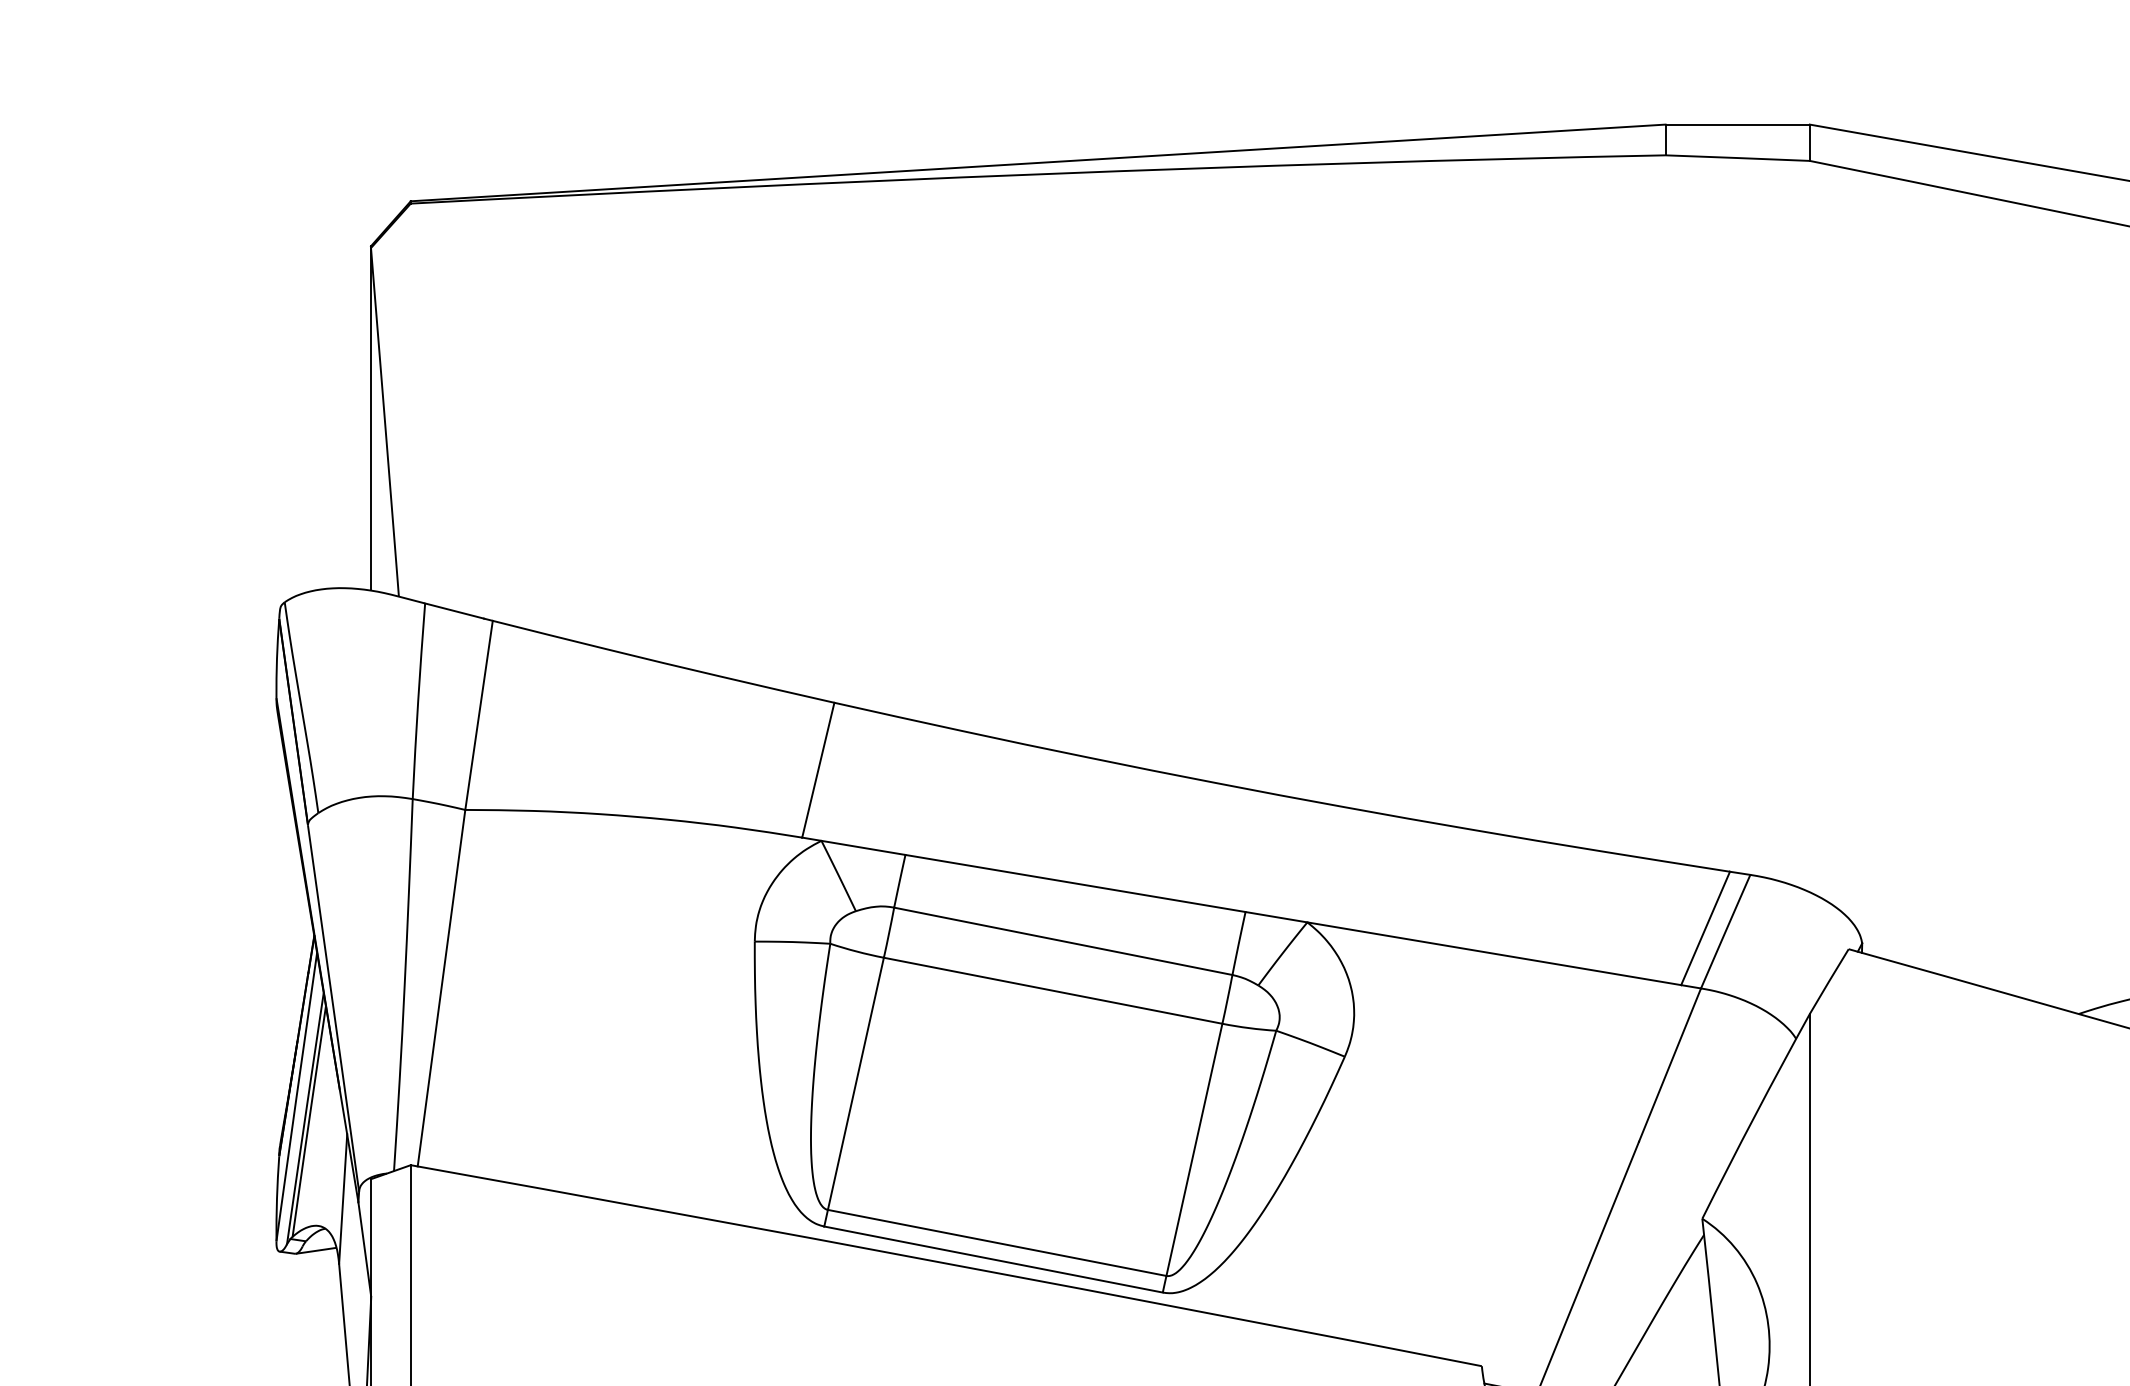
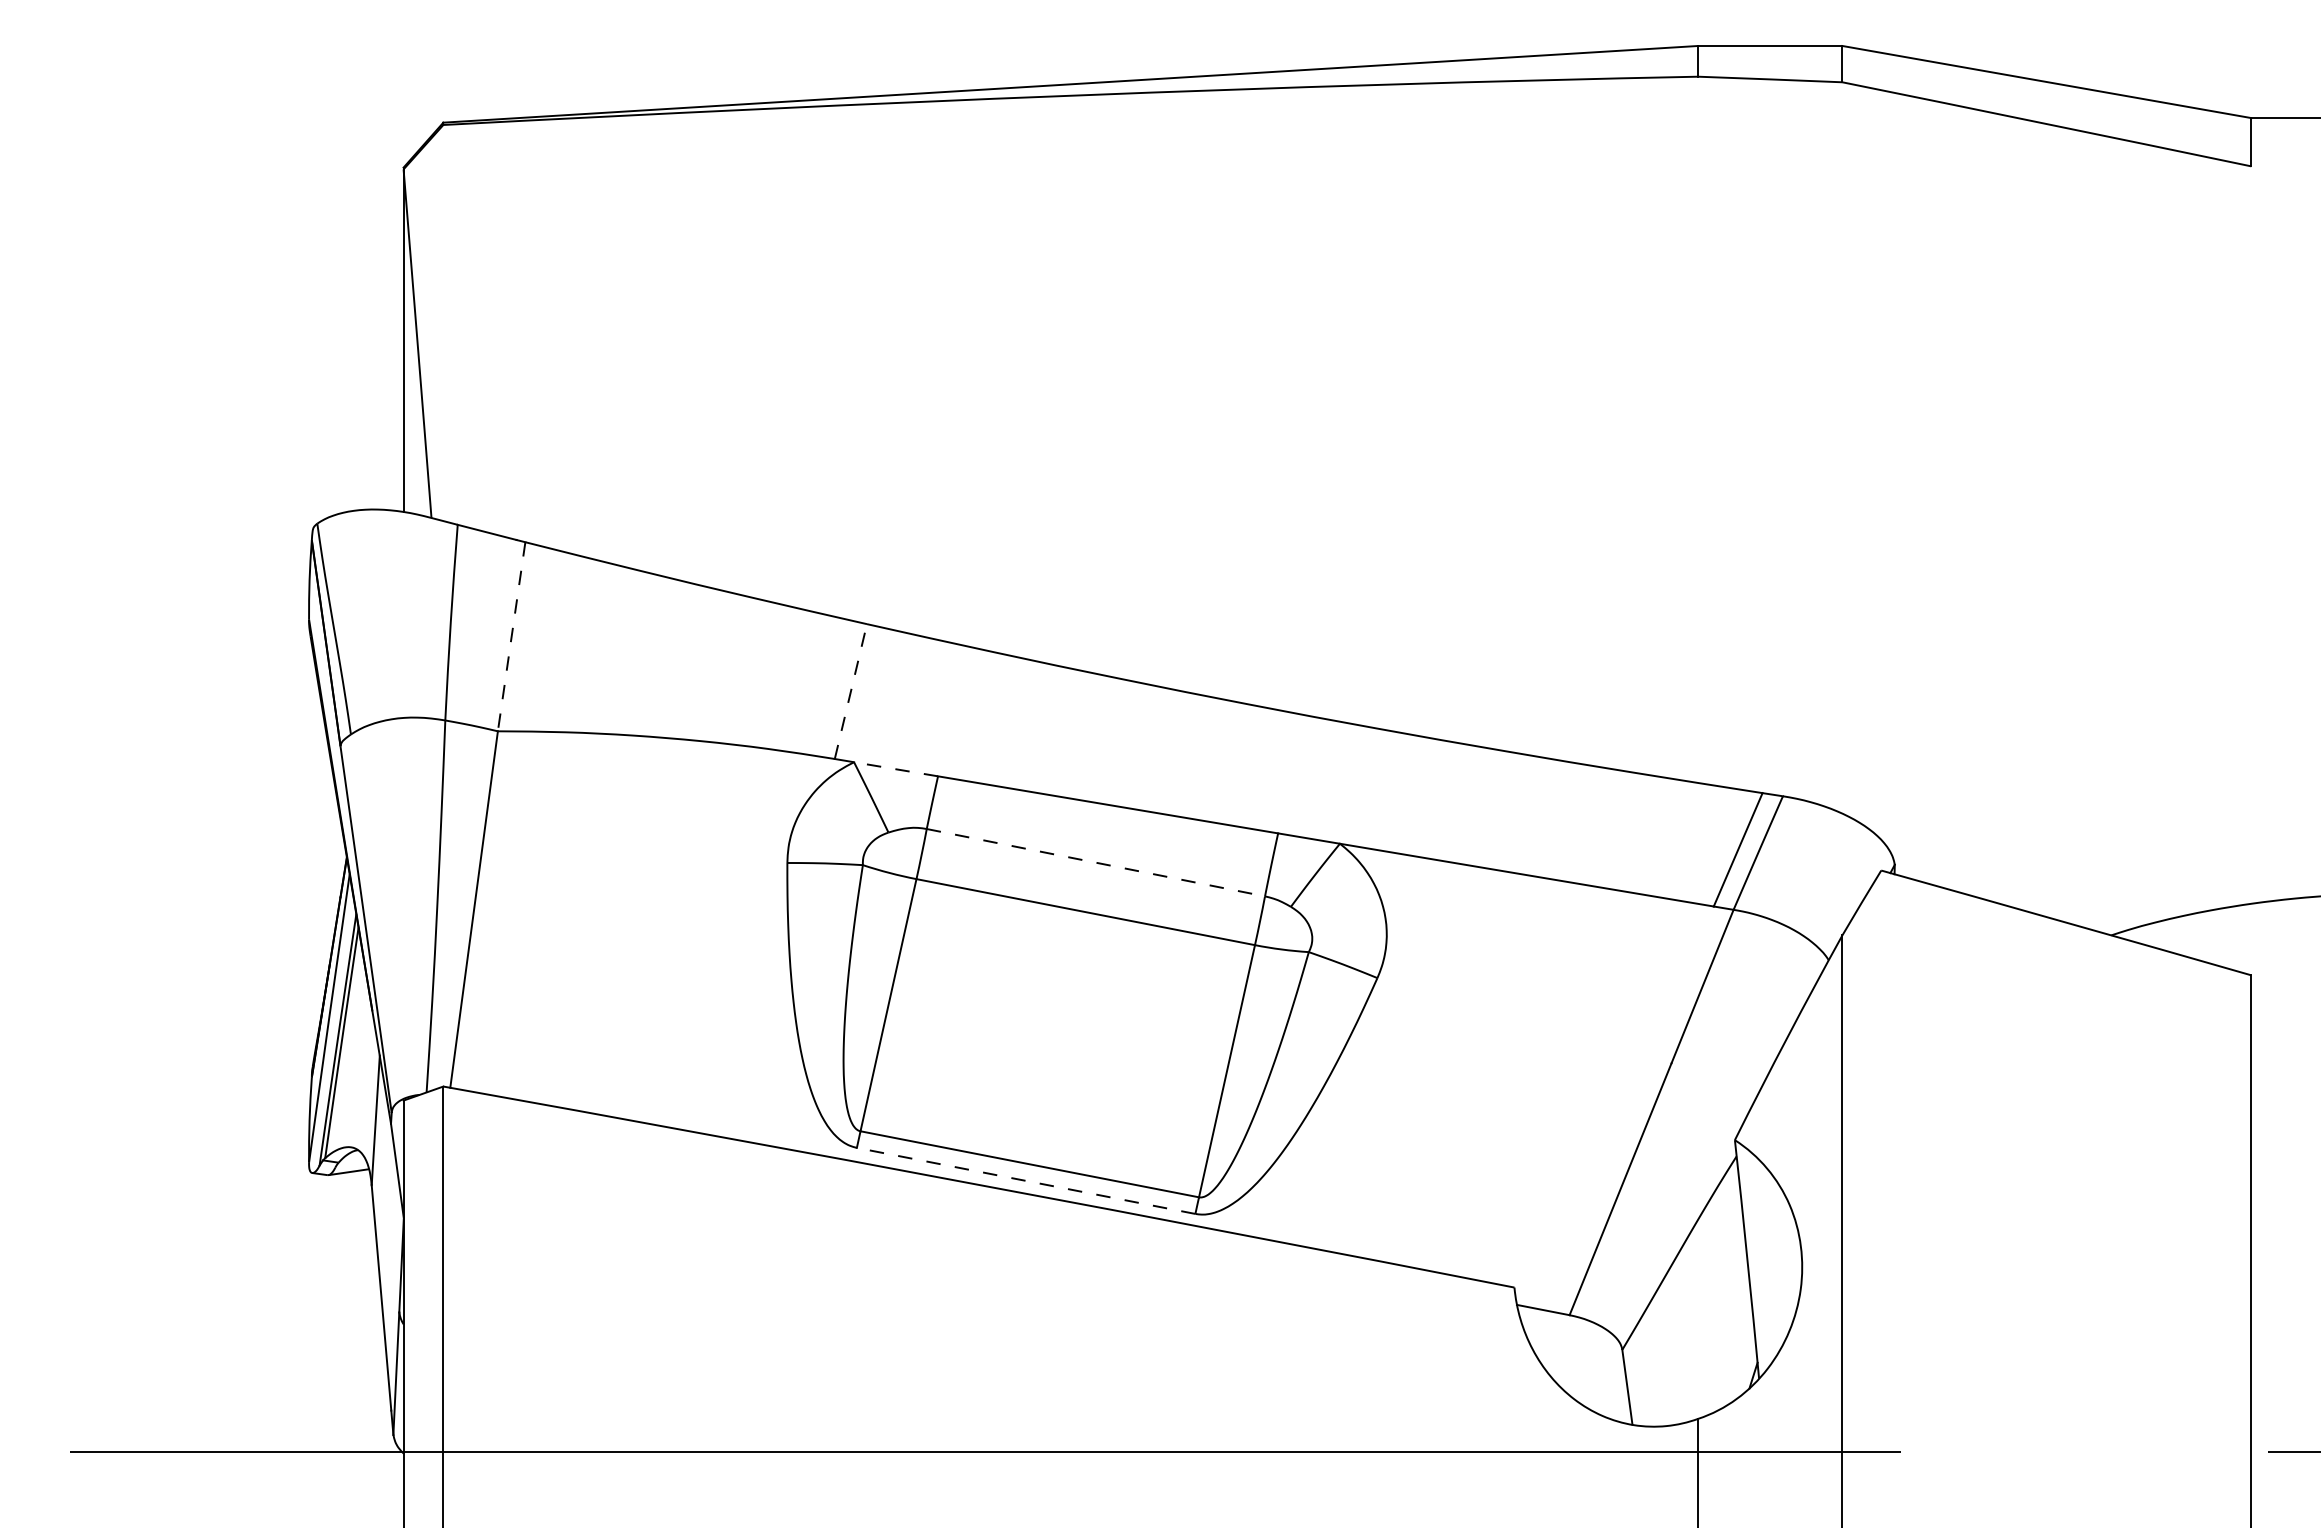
line: (478, 715) -> (511, 636), solid -> dashed
line: (818, 770) -> (851, 691), solid -> dashed
line: (863, 848) -> (896, 769), solid -> dashed
line: (1063, 941) -> (1096, 862), solid -> dashed
line: (992, 1259) -> (1025, 1180), solid -> dashed

